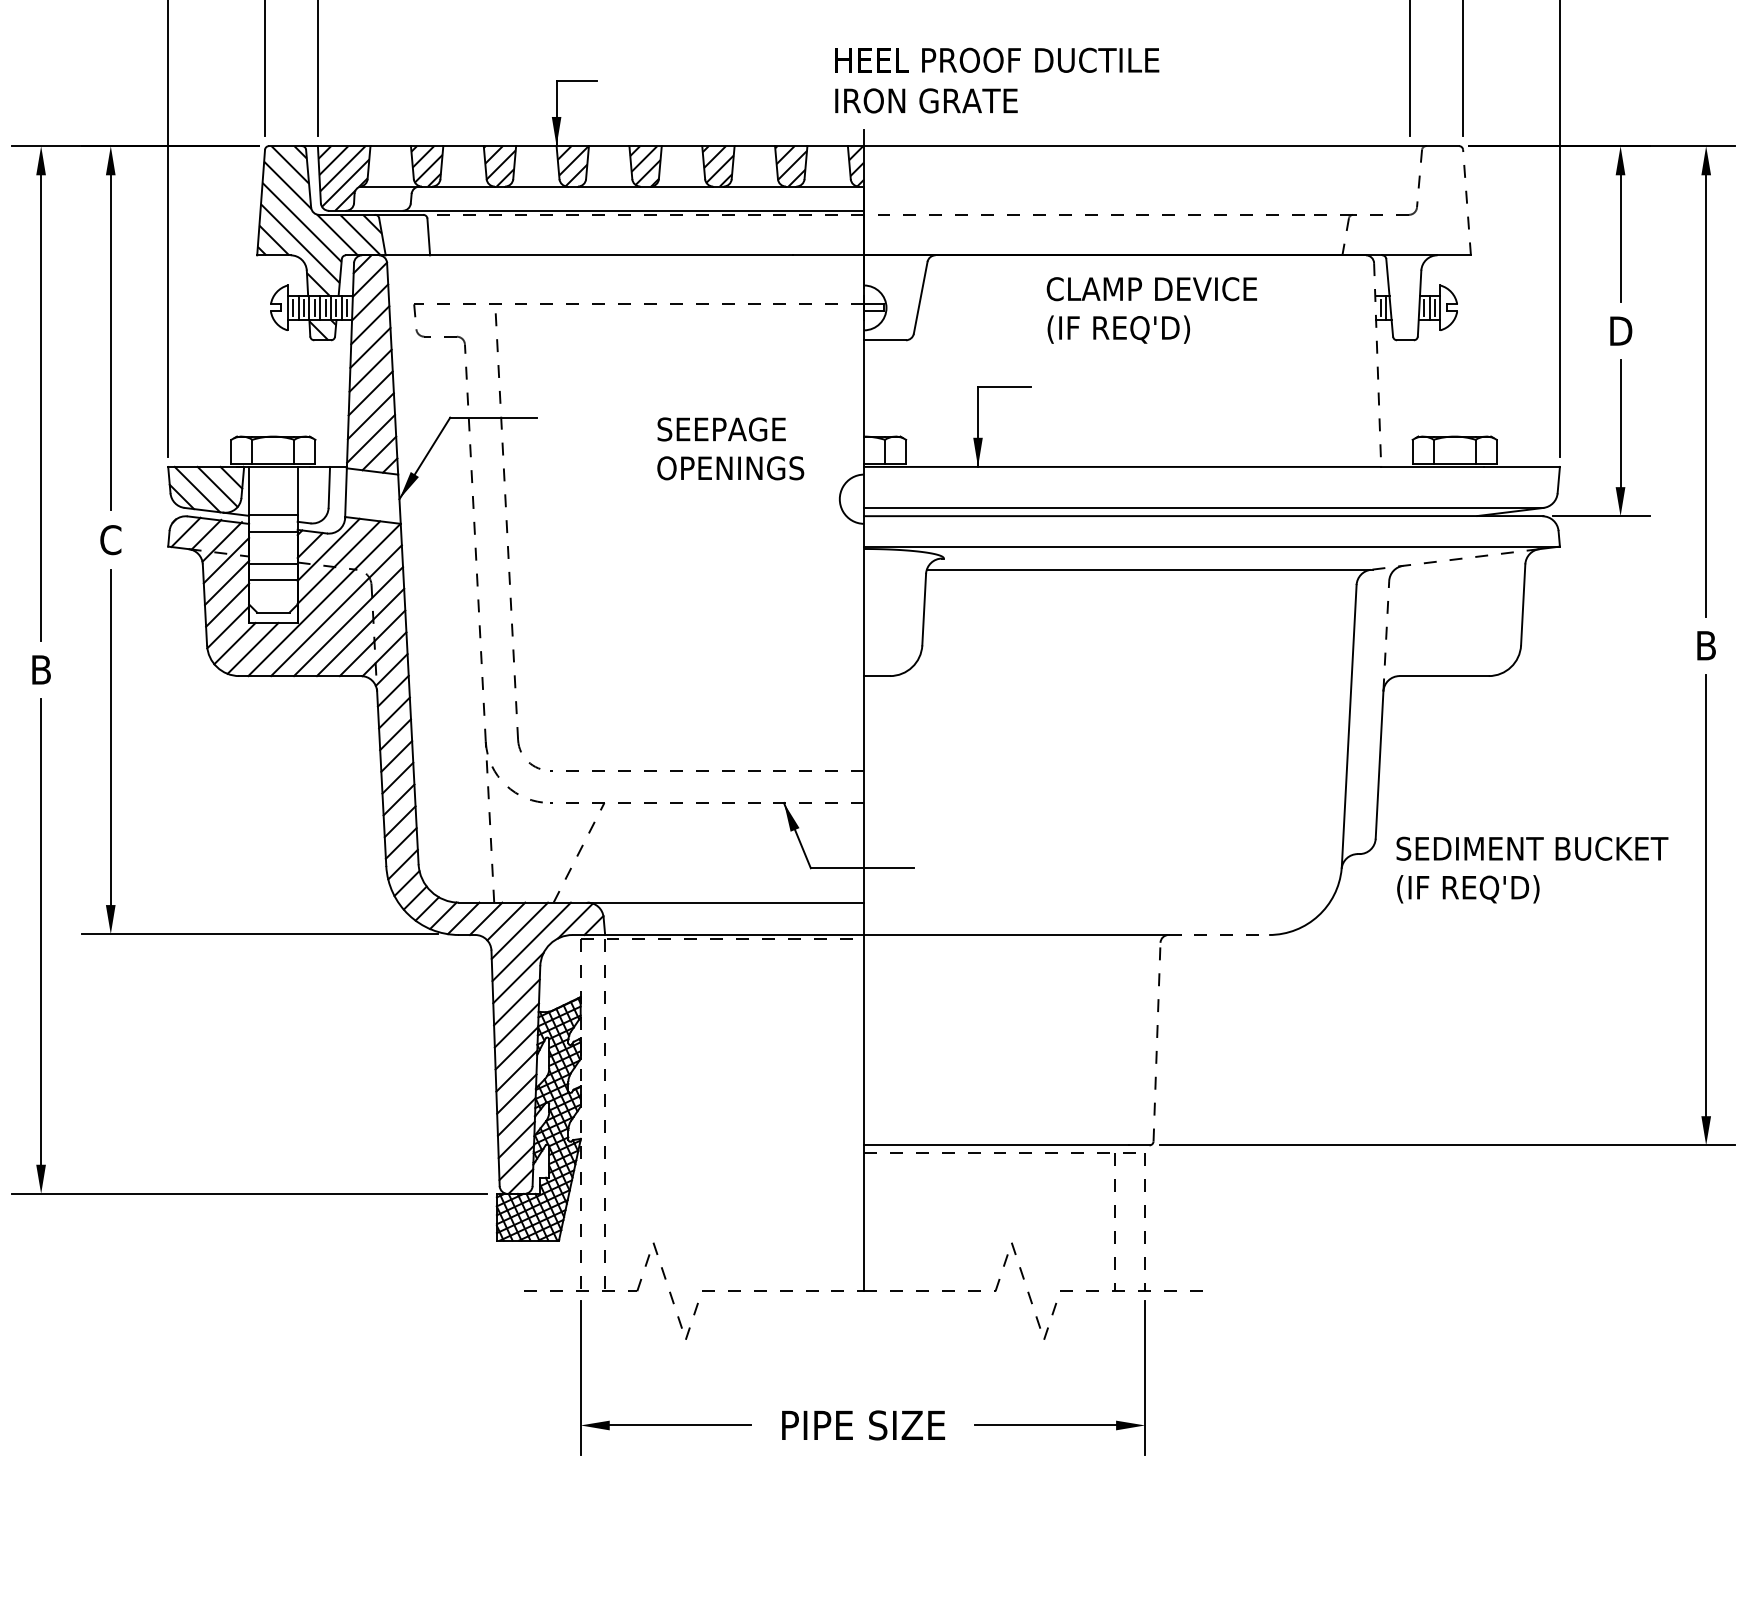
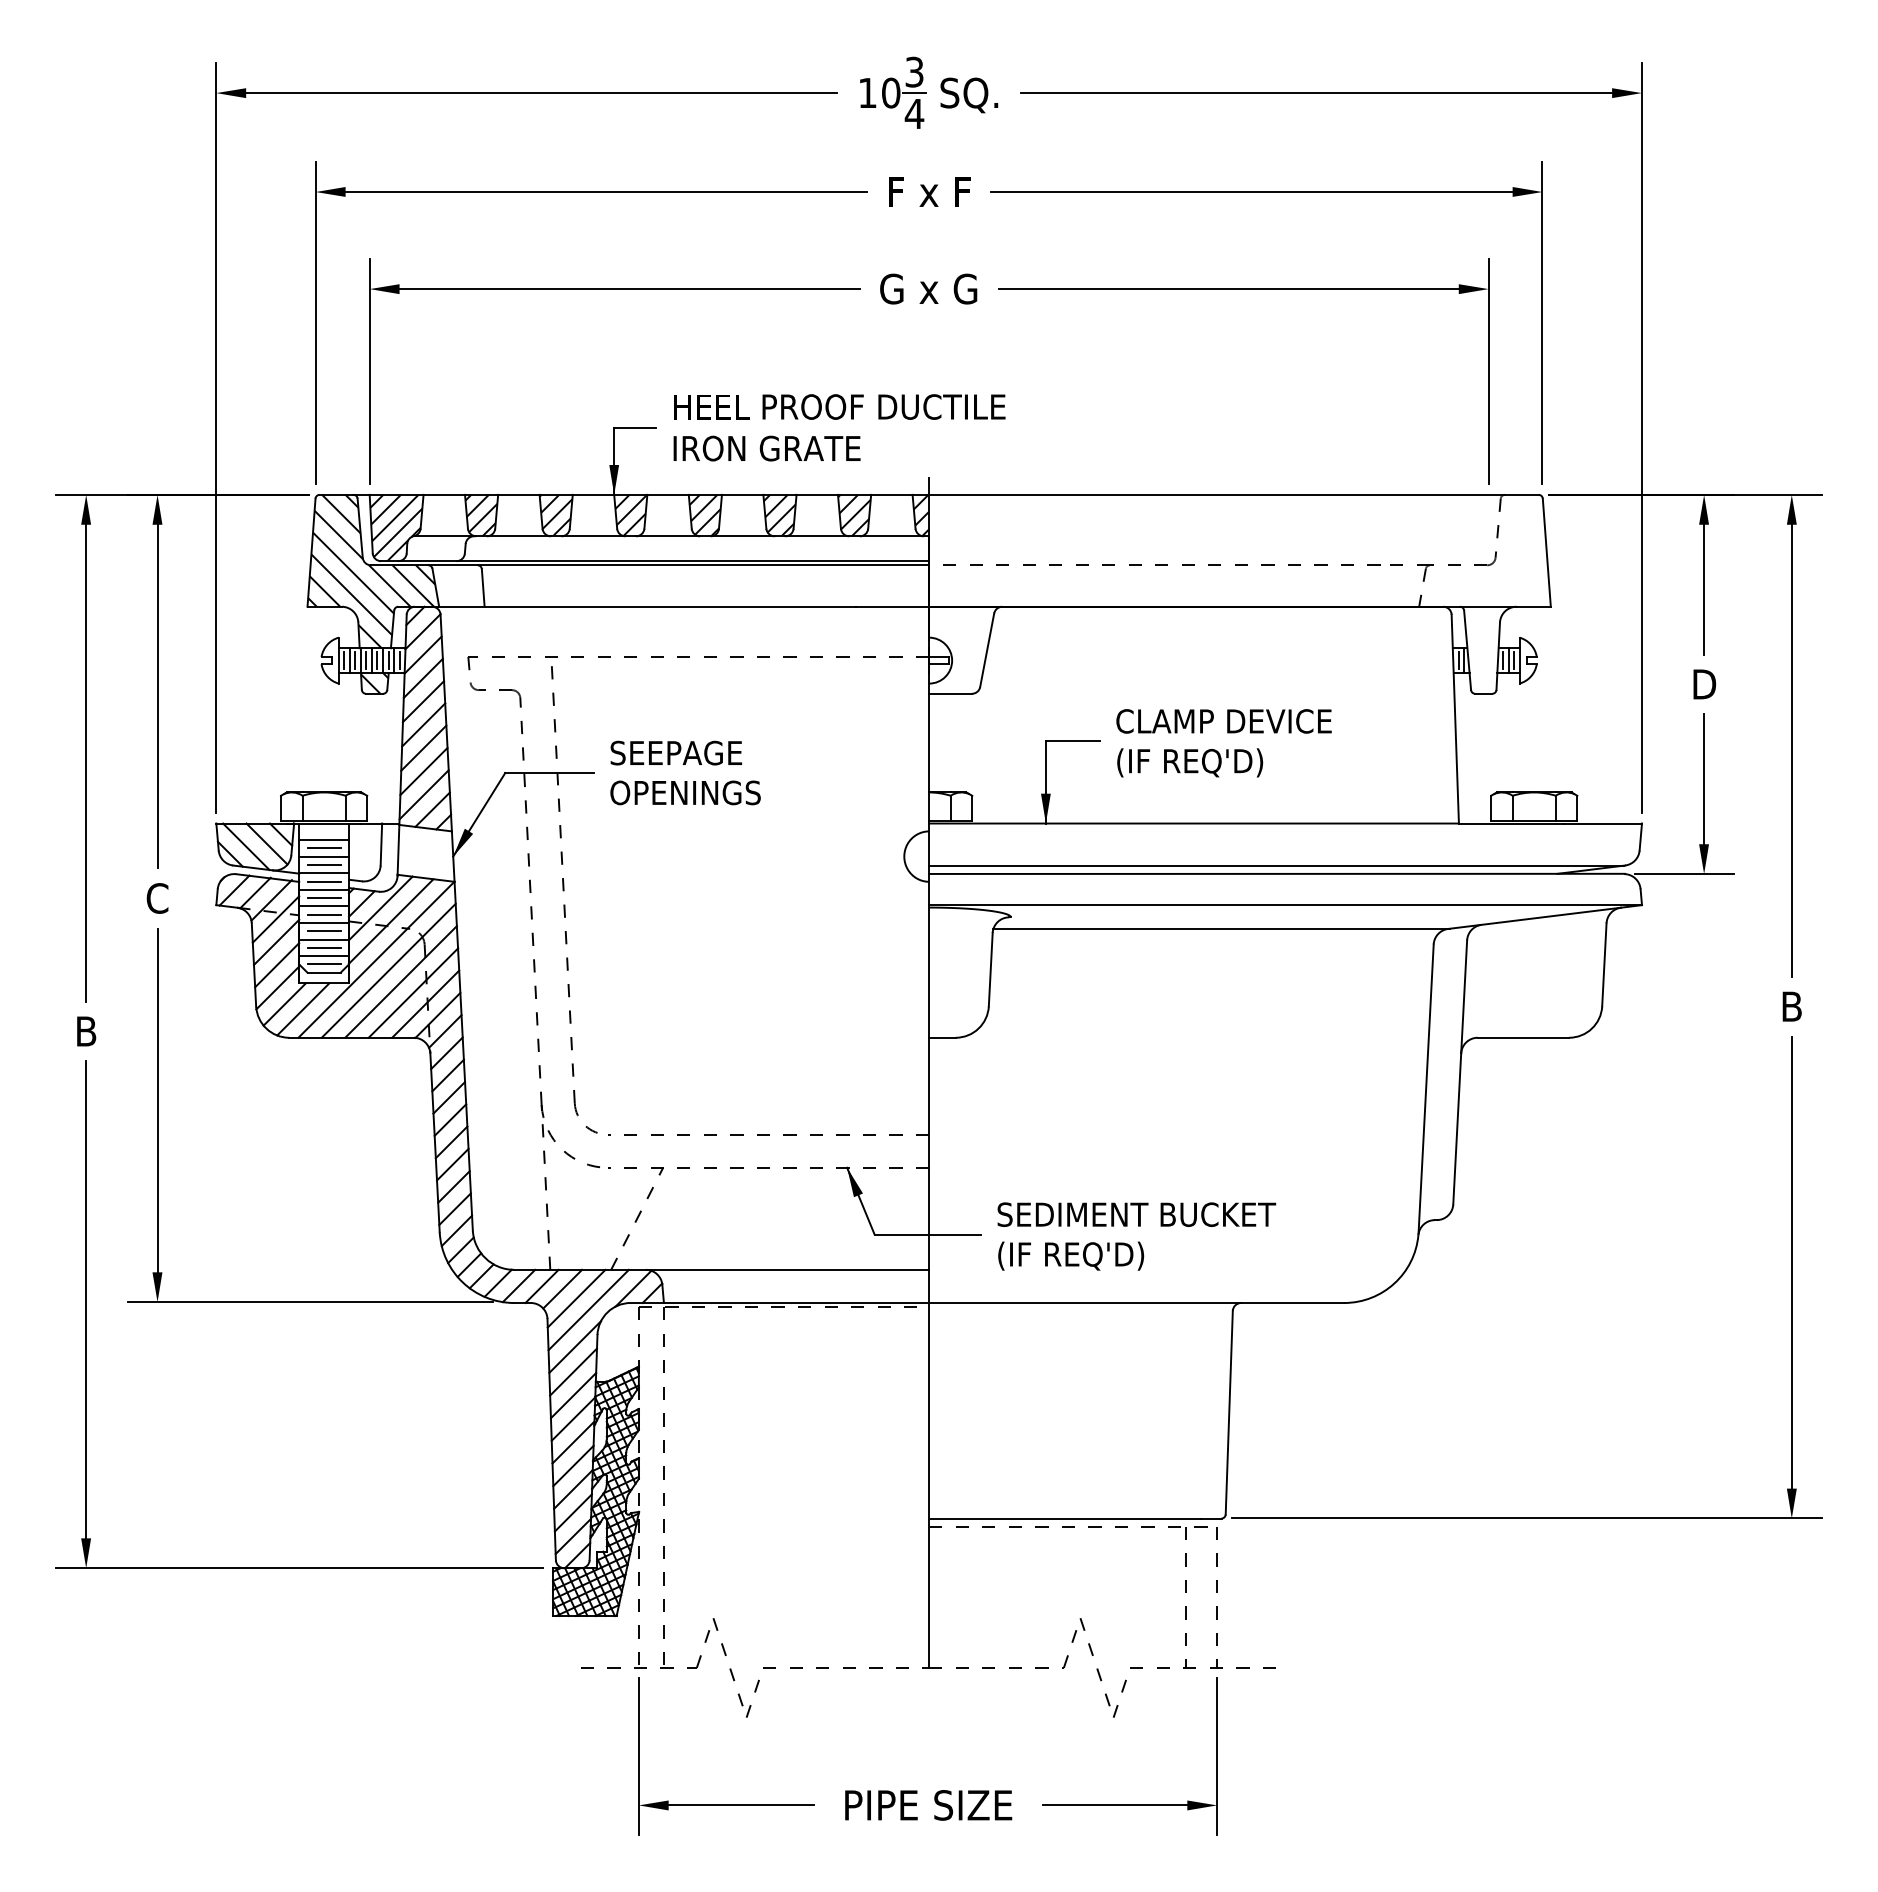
text: (997, 80) -> (839, 427), moved
line: (1466, 202) -> (1546, 552), dashed -> solid
line: (643, 215) -> (703, 565), dashed -> solid
text: (1151, 310) -> (1223, 743), moved
line: (1377, 365) -> (1455, 719), dashed -> solid
text: (730, 448) -> (685, 772), moved
line: (272, 483) -> (323, 840), added
line: (272, 491) -> (323, 848), added
line: (272, 499) -> (323, 856), added
line: (272, 506) -> (323, 864), added
line: (272, 523) -> (323, 881), added
line: (272, 540) -> (323, 898), added
line: (272, 547) -> (323, 906), added
line: (272, 555) -> (323, 914), added
line: (1454, 559) -> (1534, 918), dashed -> solid
line: (272, 572) -> (323, 931), added
line: (272, 587) -> (323, 947), added
line: (272, 596) -> (323, 956), added
line: (272, 604) -> (323, 964), added
line: (1386, 635) -> (1464, 996), dashed -> solid
text: (1532, 870) -> (1136, 1236), moved
line: (1218, 935) -> (1292, 1303), dashed -> solid
line: (1157, 1041) -> (1229, 1412), dashed -> solid

